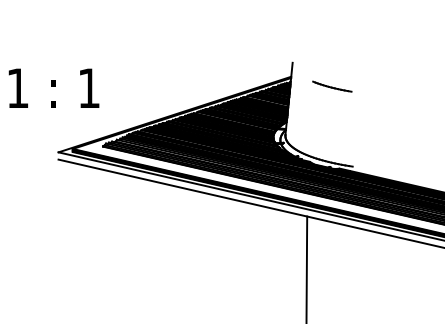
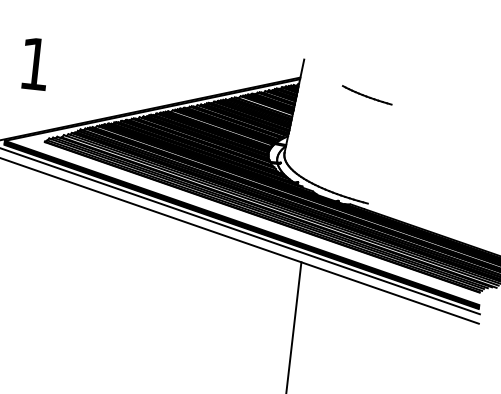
part: (332, 86) -> (367, 95), moved

